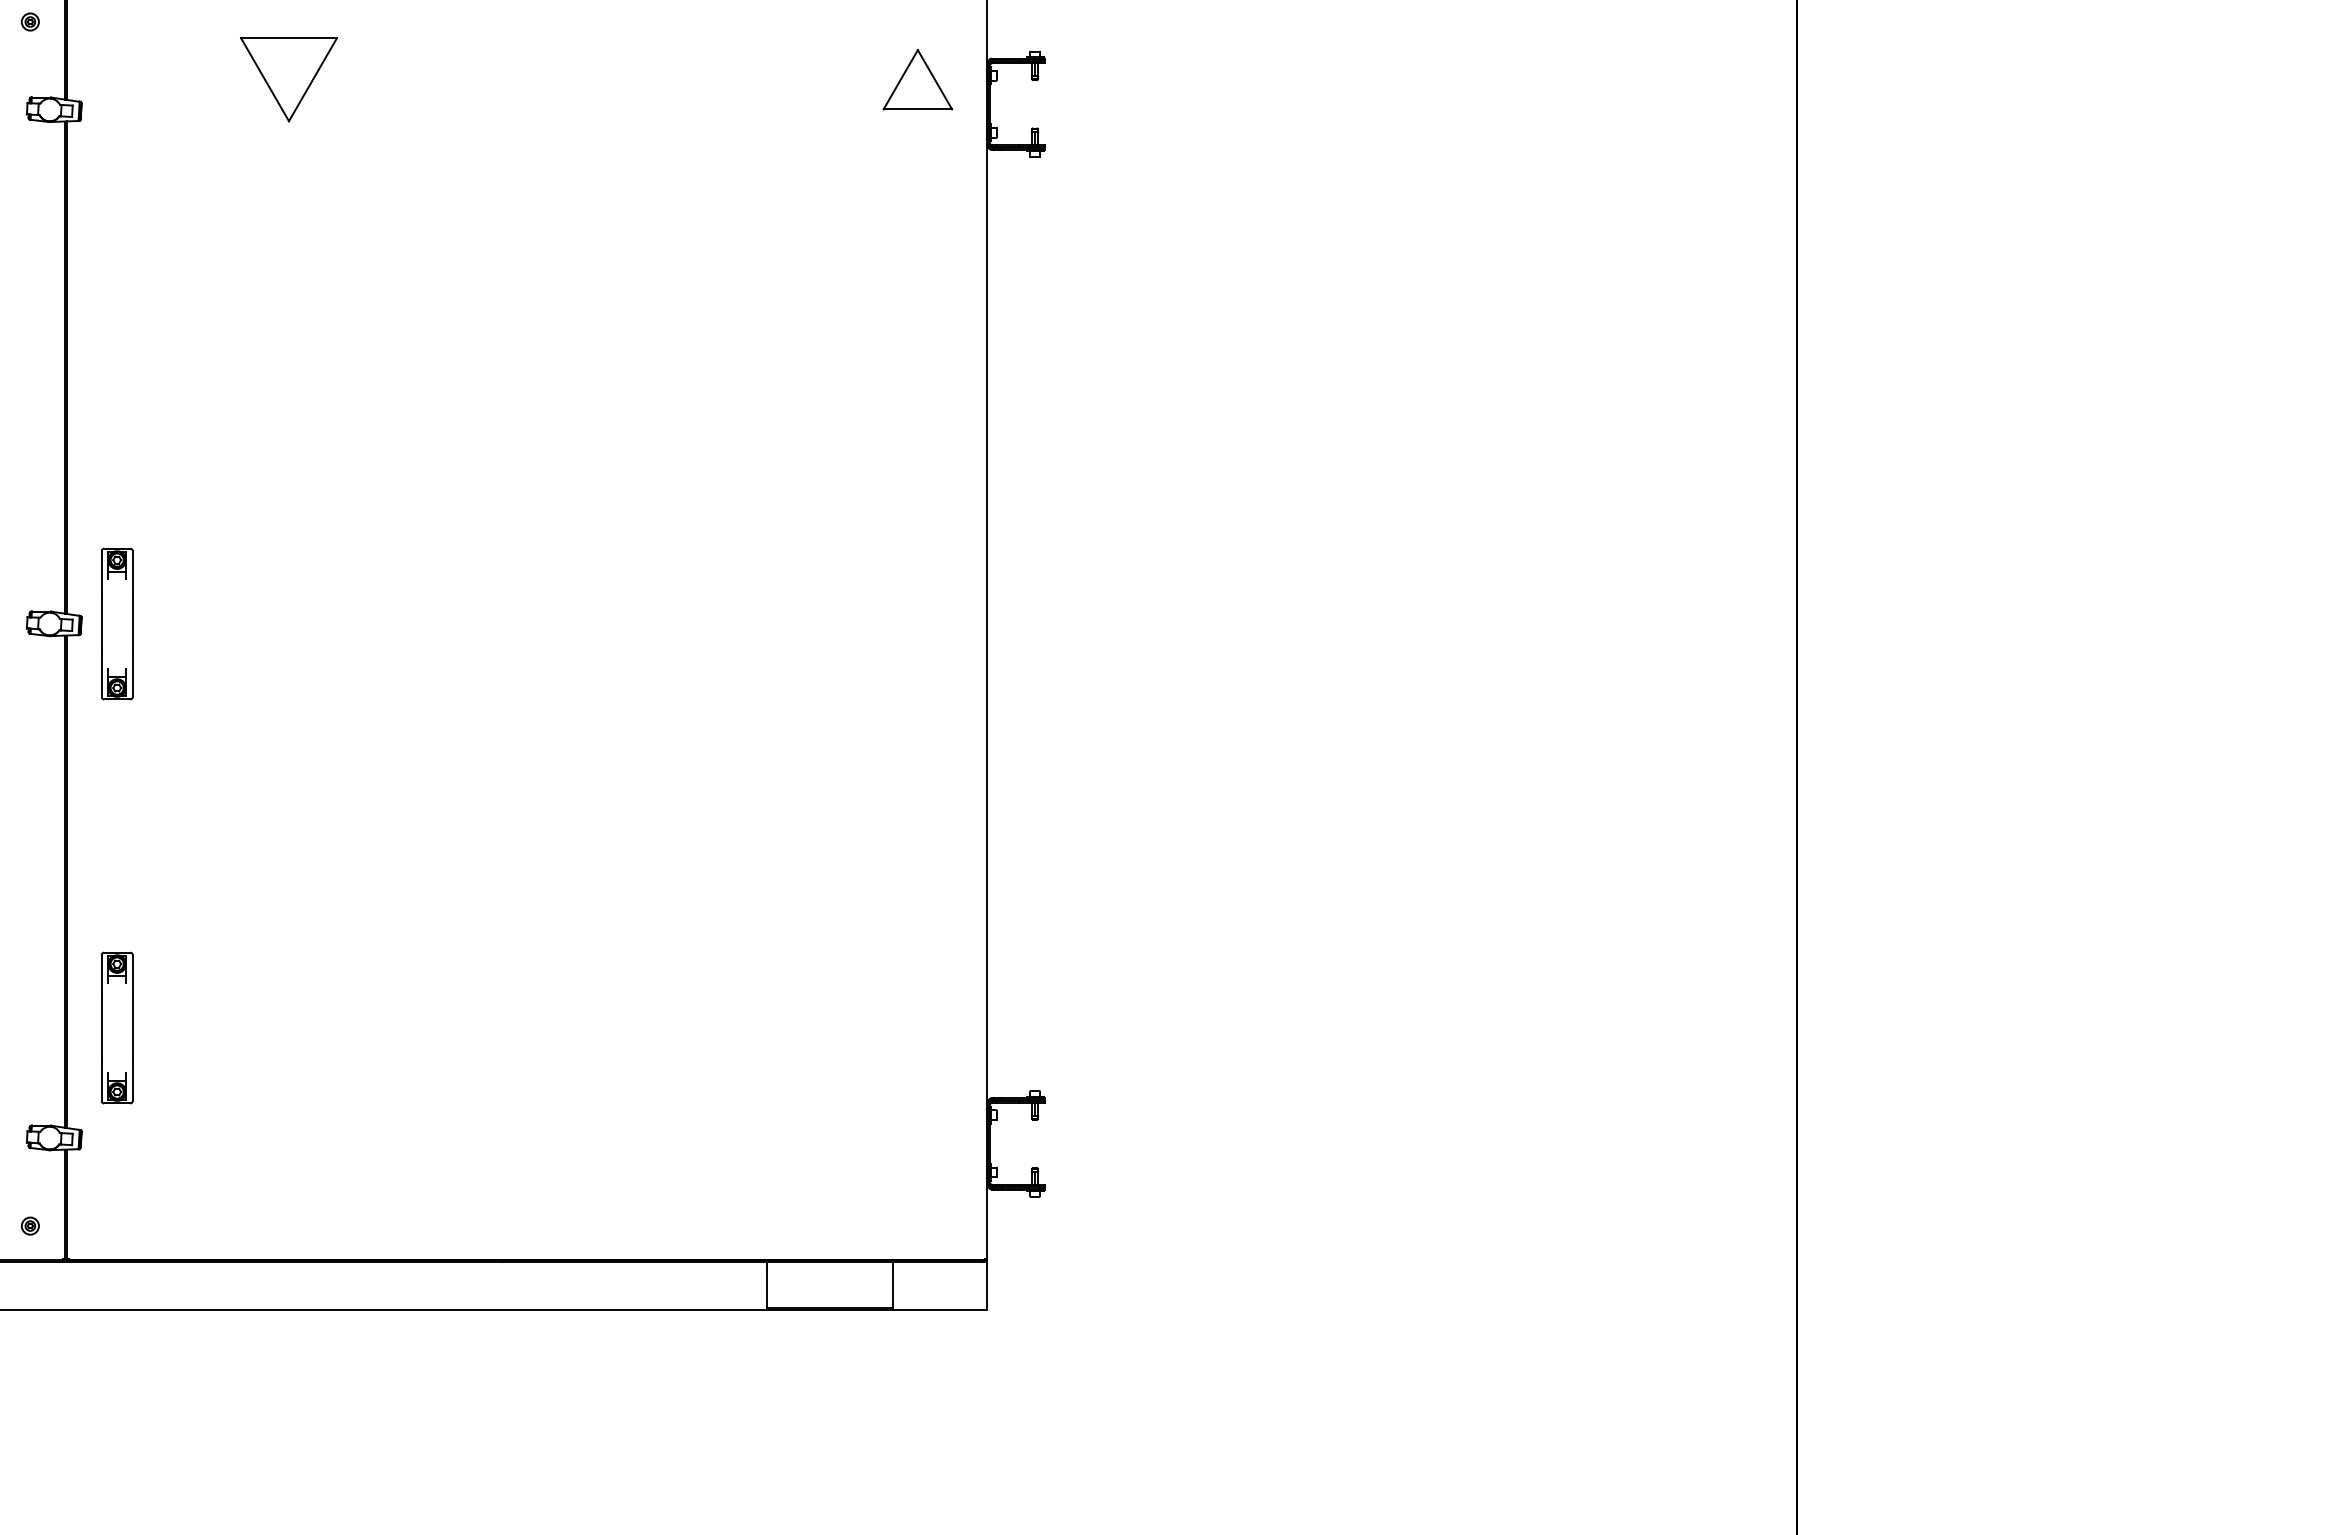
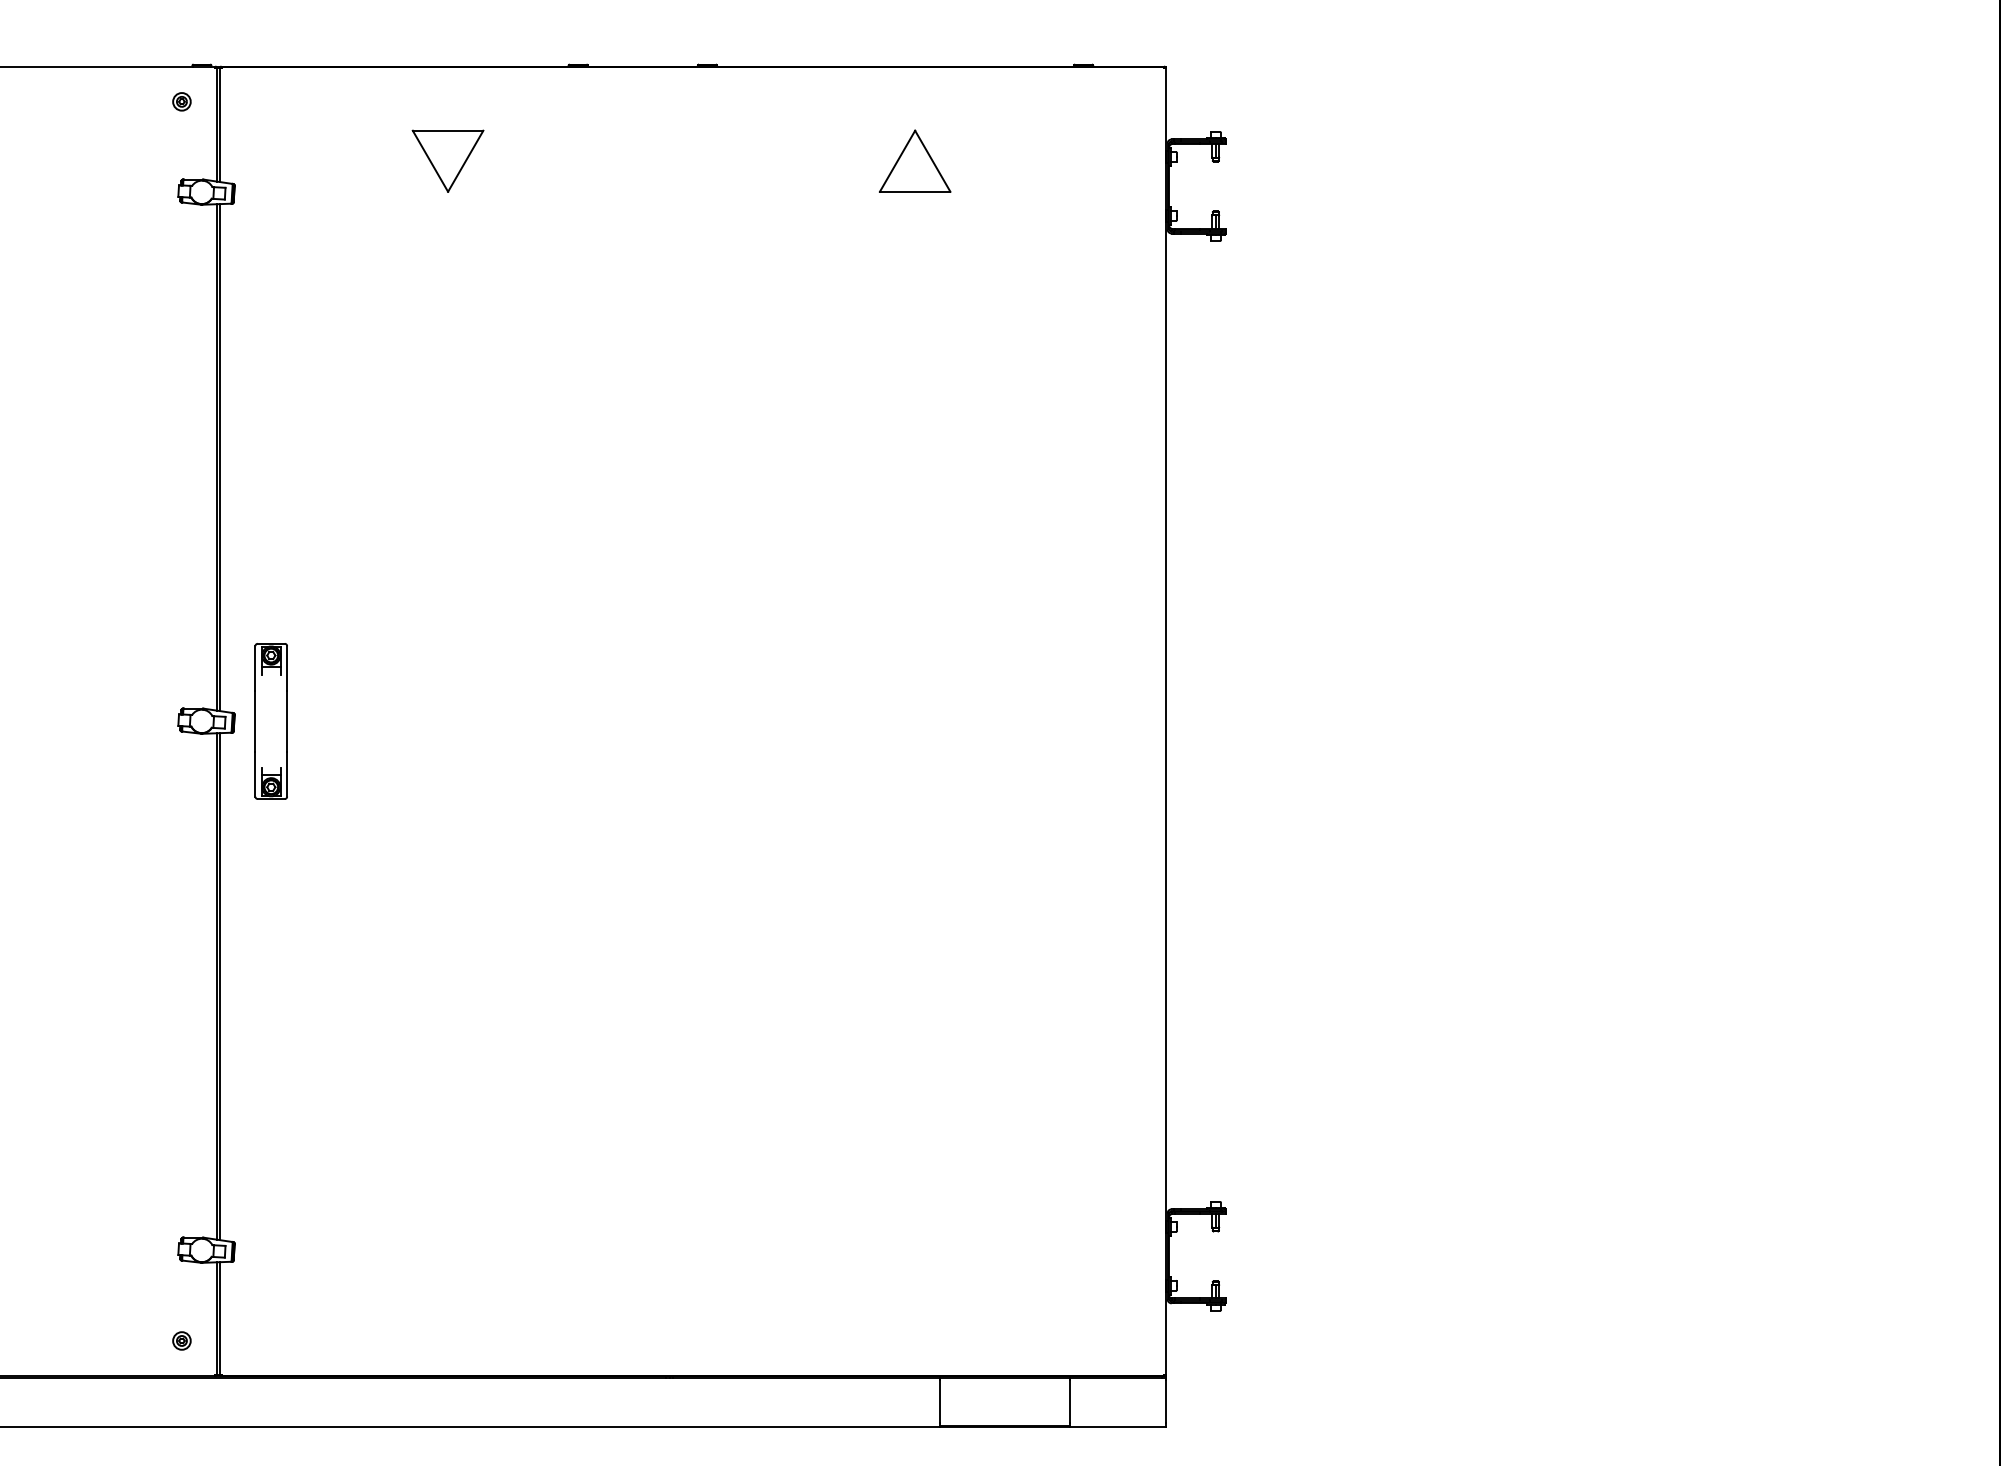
part: (288, 79) -> (447, 160), size x0.71
part: (917, 79) -> (914, 160), moved
part: (117, 1027) -> (271, 1136), removed

